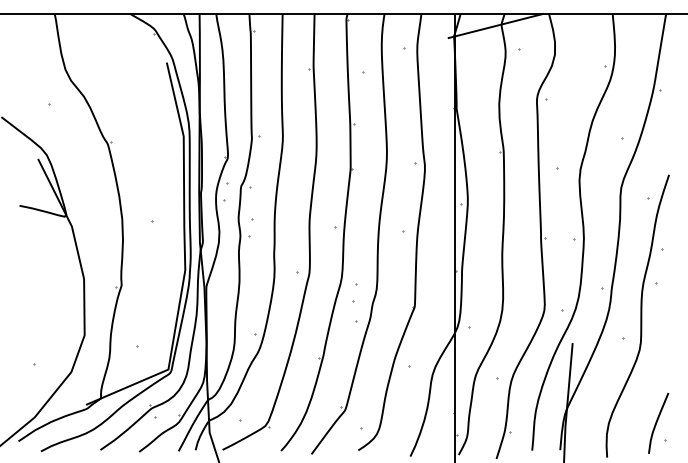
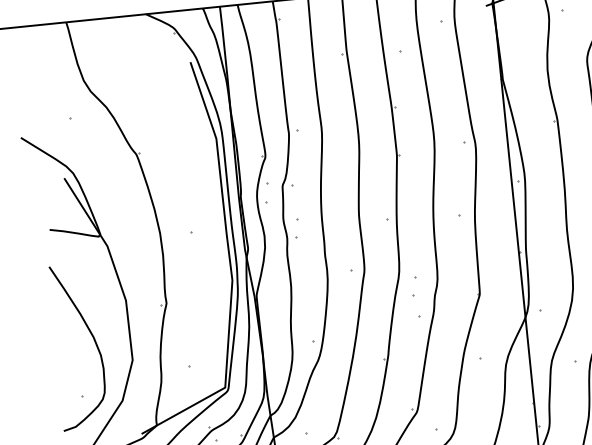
curve: (49, 311) -> (92, 338), added

